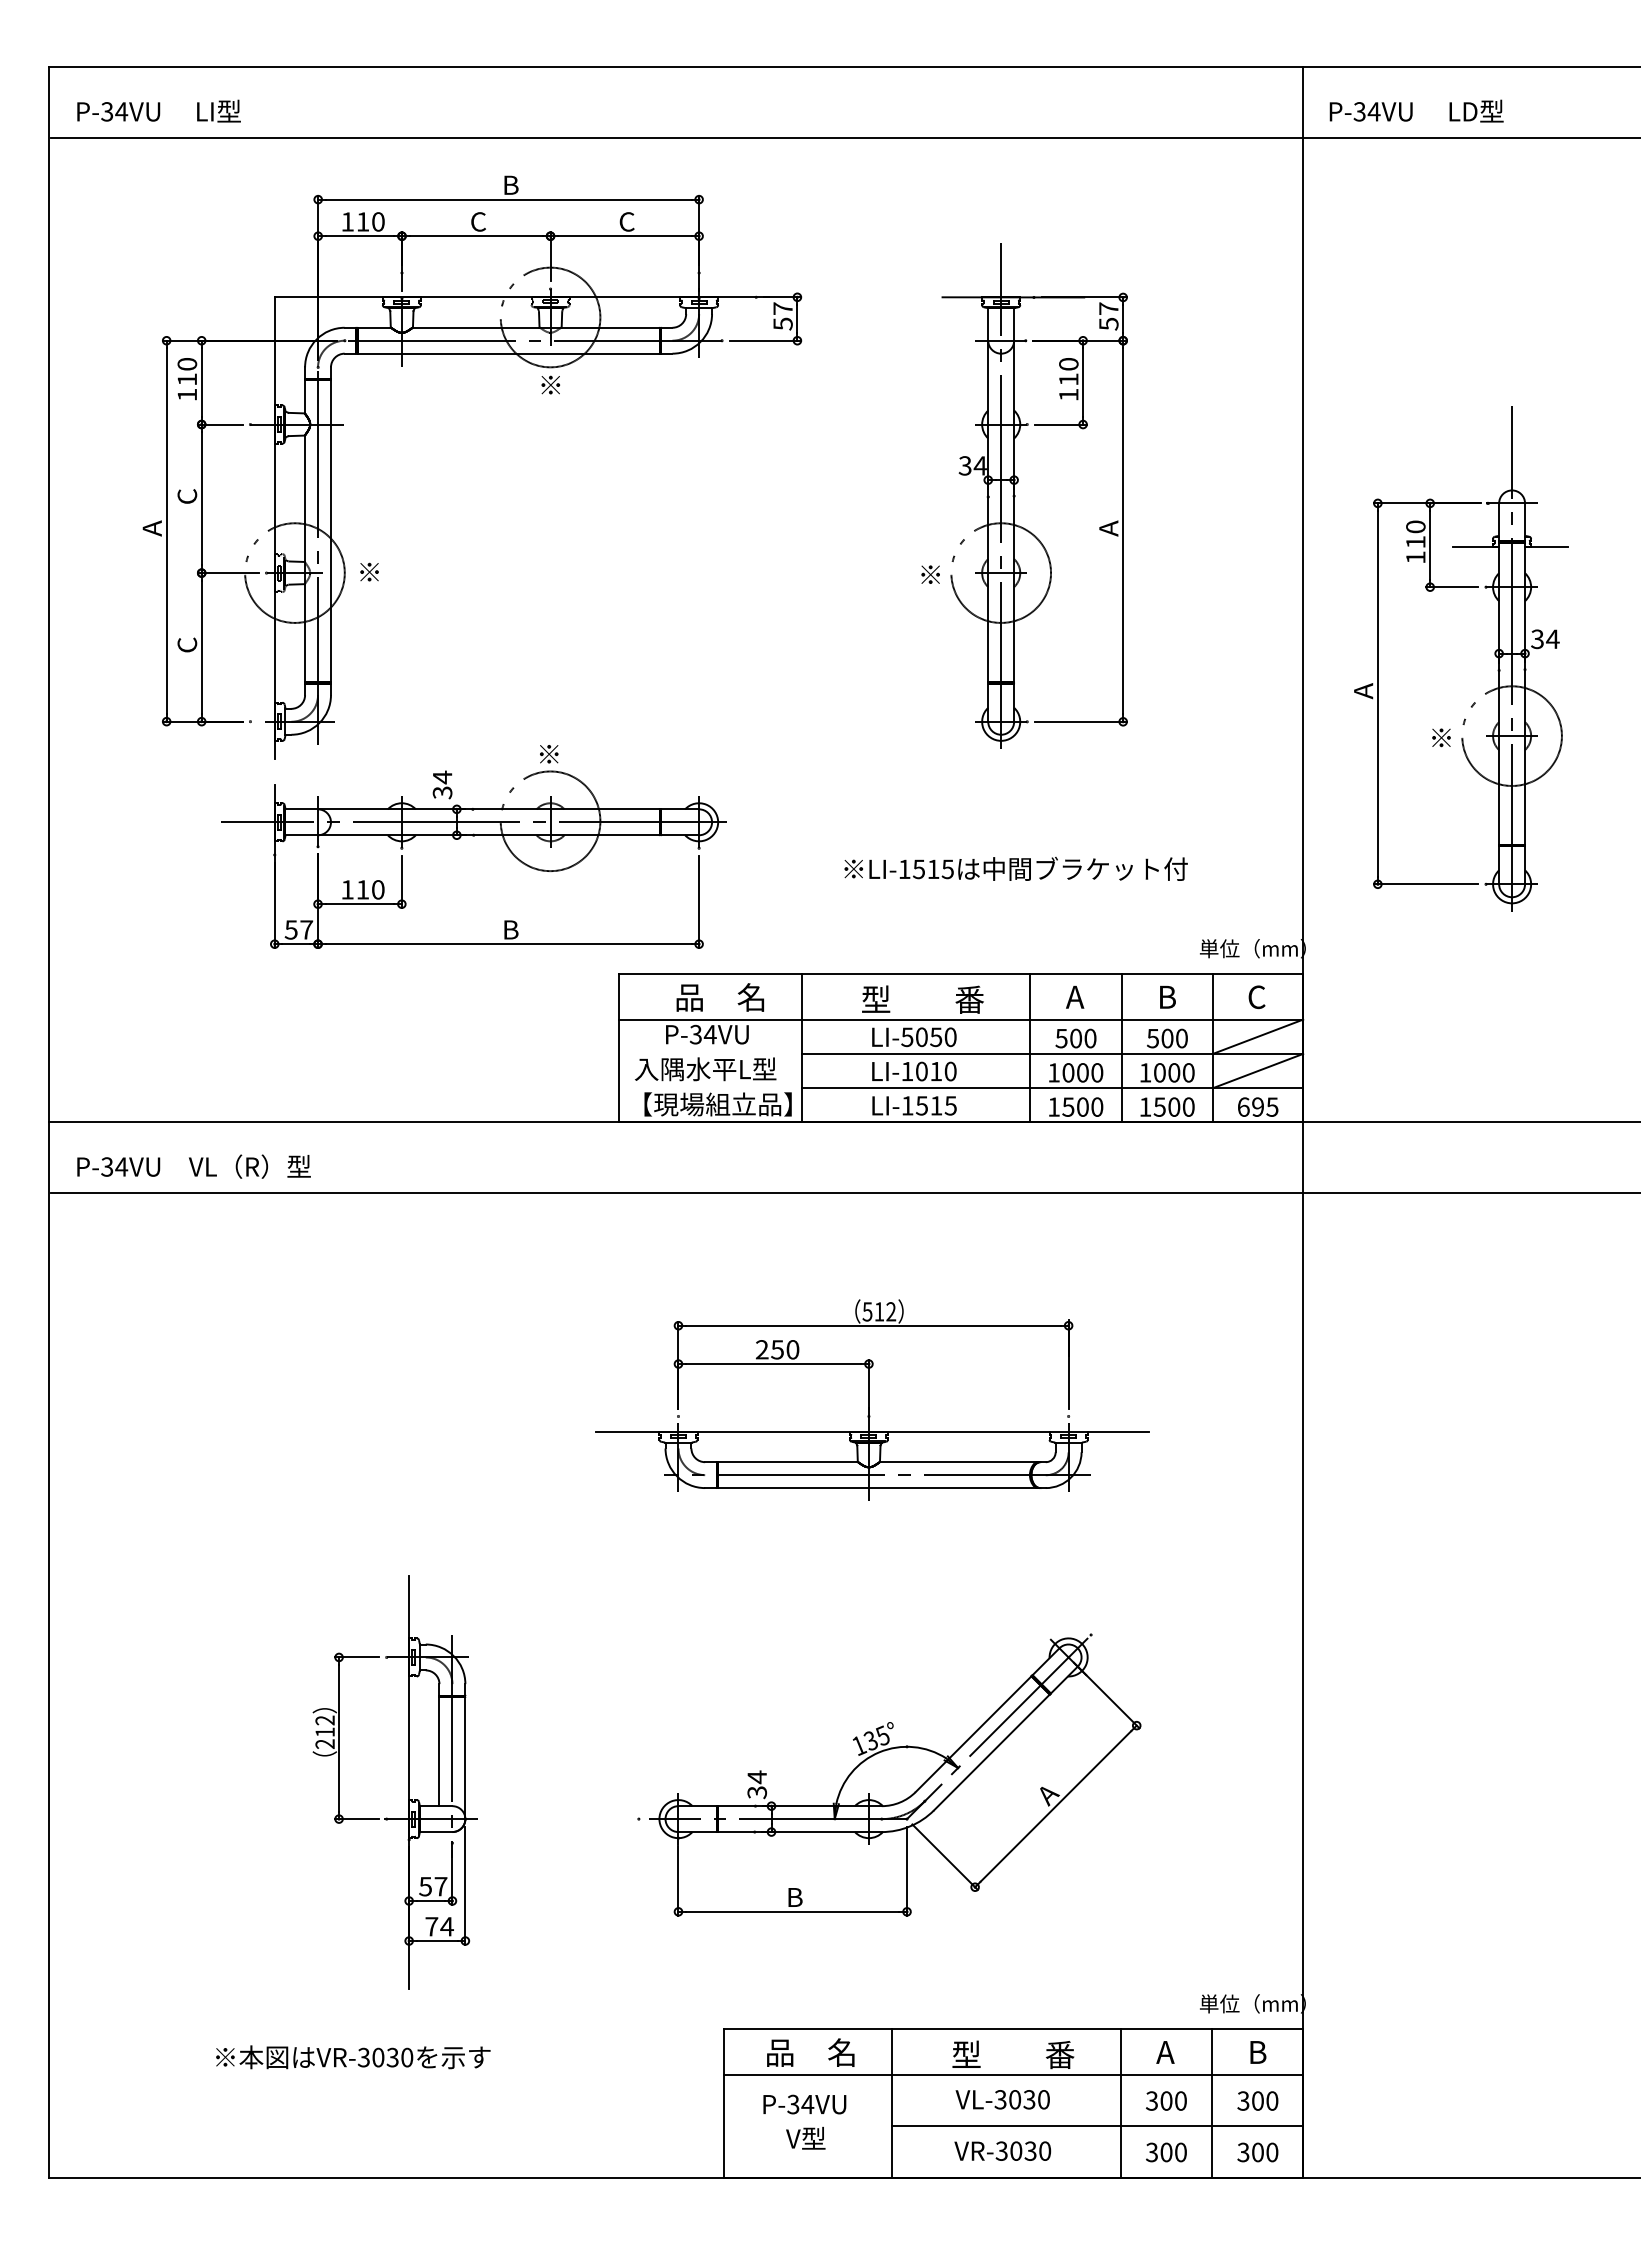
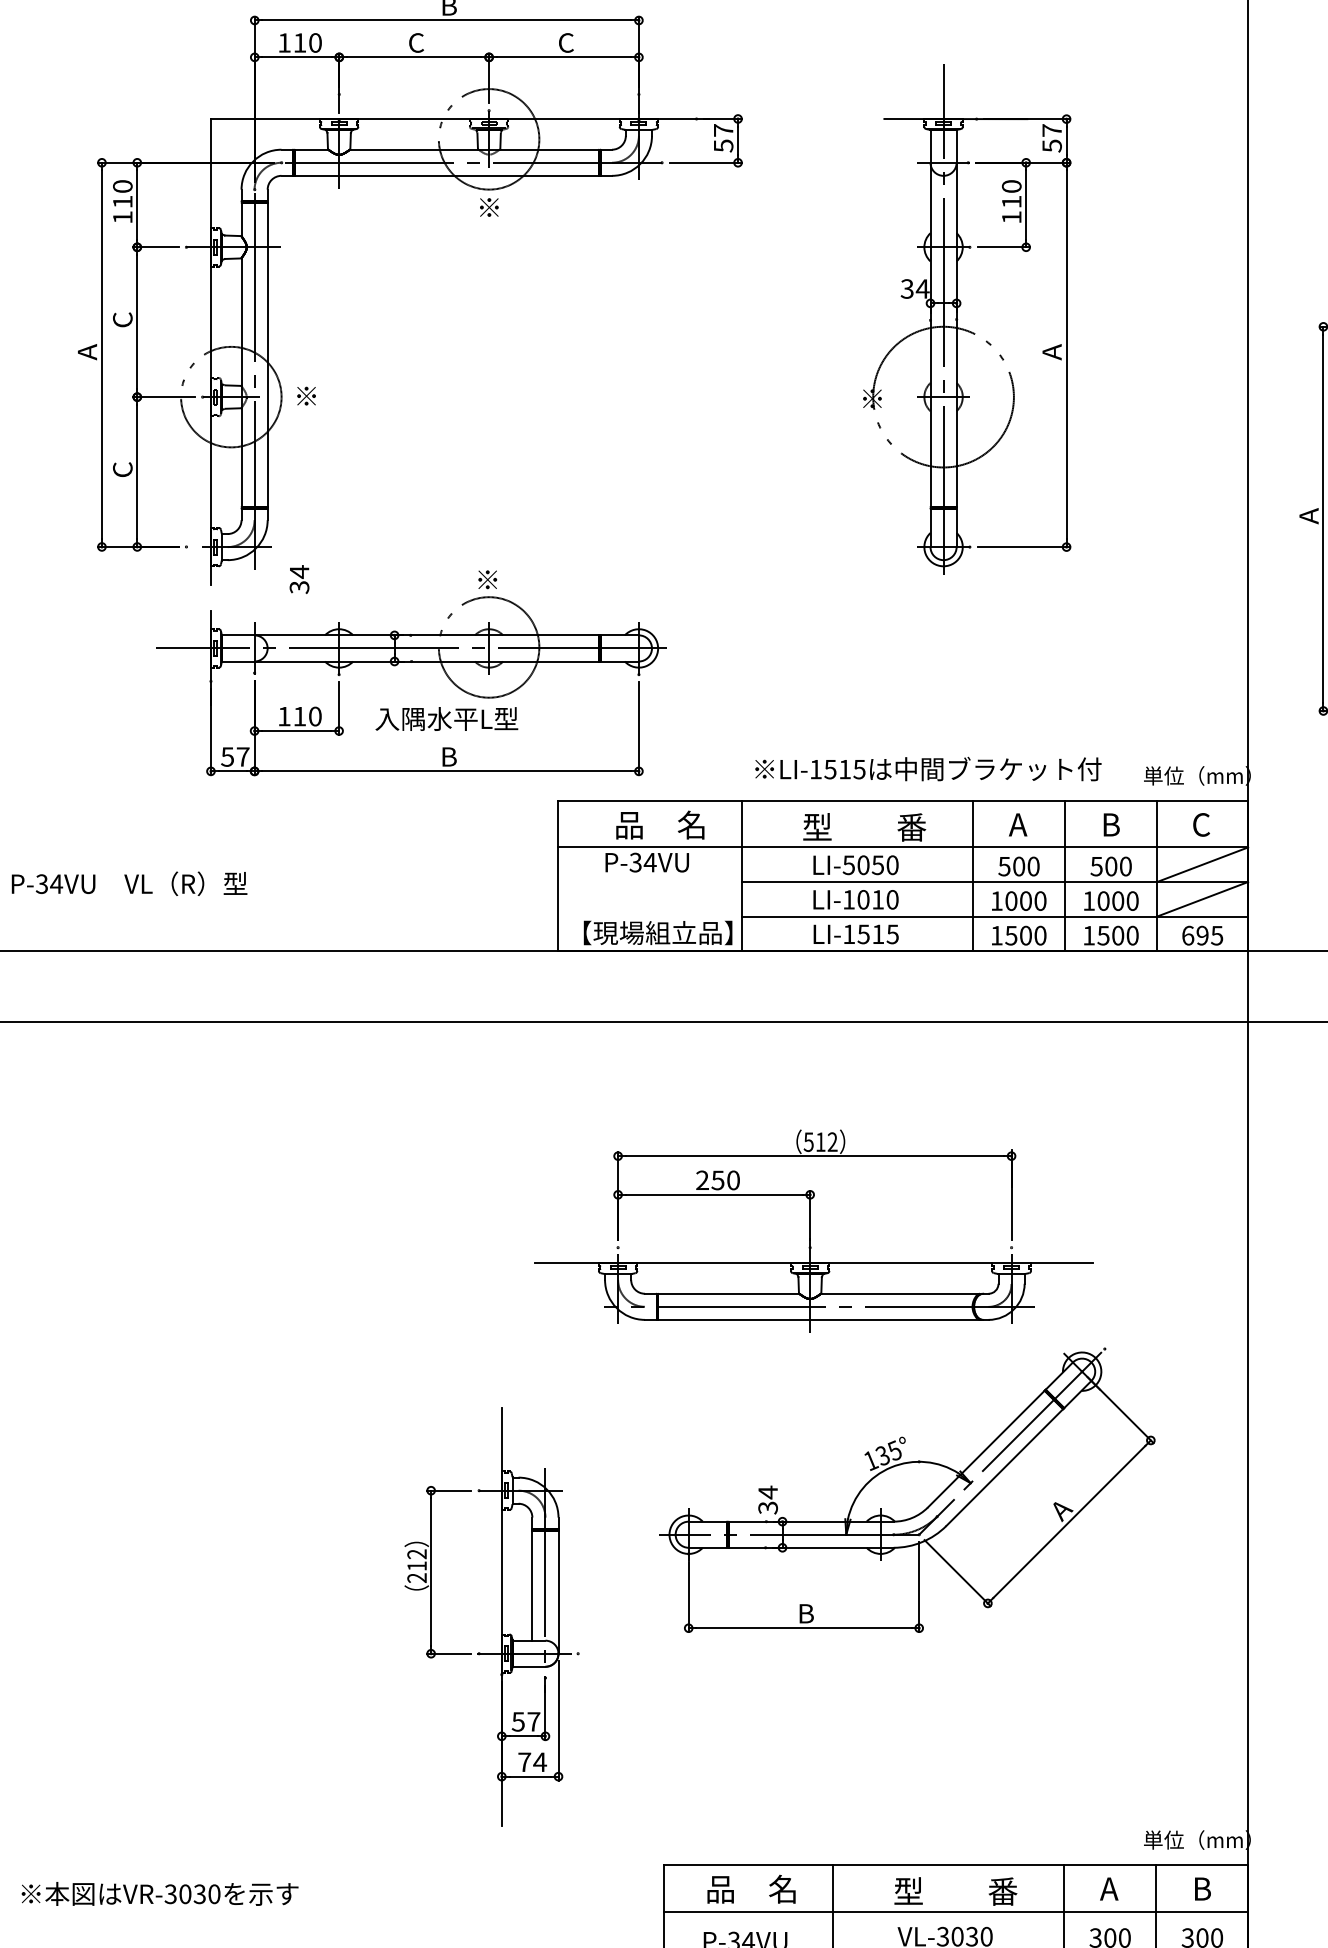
circle: (1001, 572) -> (943, 396), size x1.4
text: (442, 784) -> (299, 579), moved
text: (1015, 868) -> (927, 768), moved
text: (705, 1069) -> (446, 719), moved
text: (193, 1166) -> (129, 883), moved
part: (895, 1774) -> (907, 1489), moved
part: (408, 1782) -> (501, 1616), moved
text: (353, 2057) -> (160, 1894), moved

